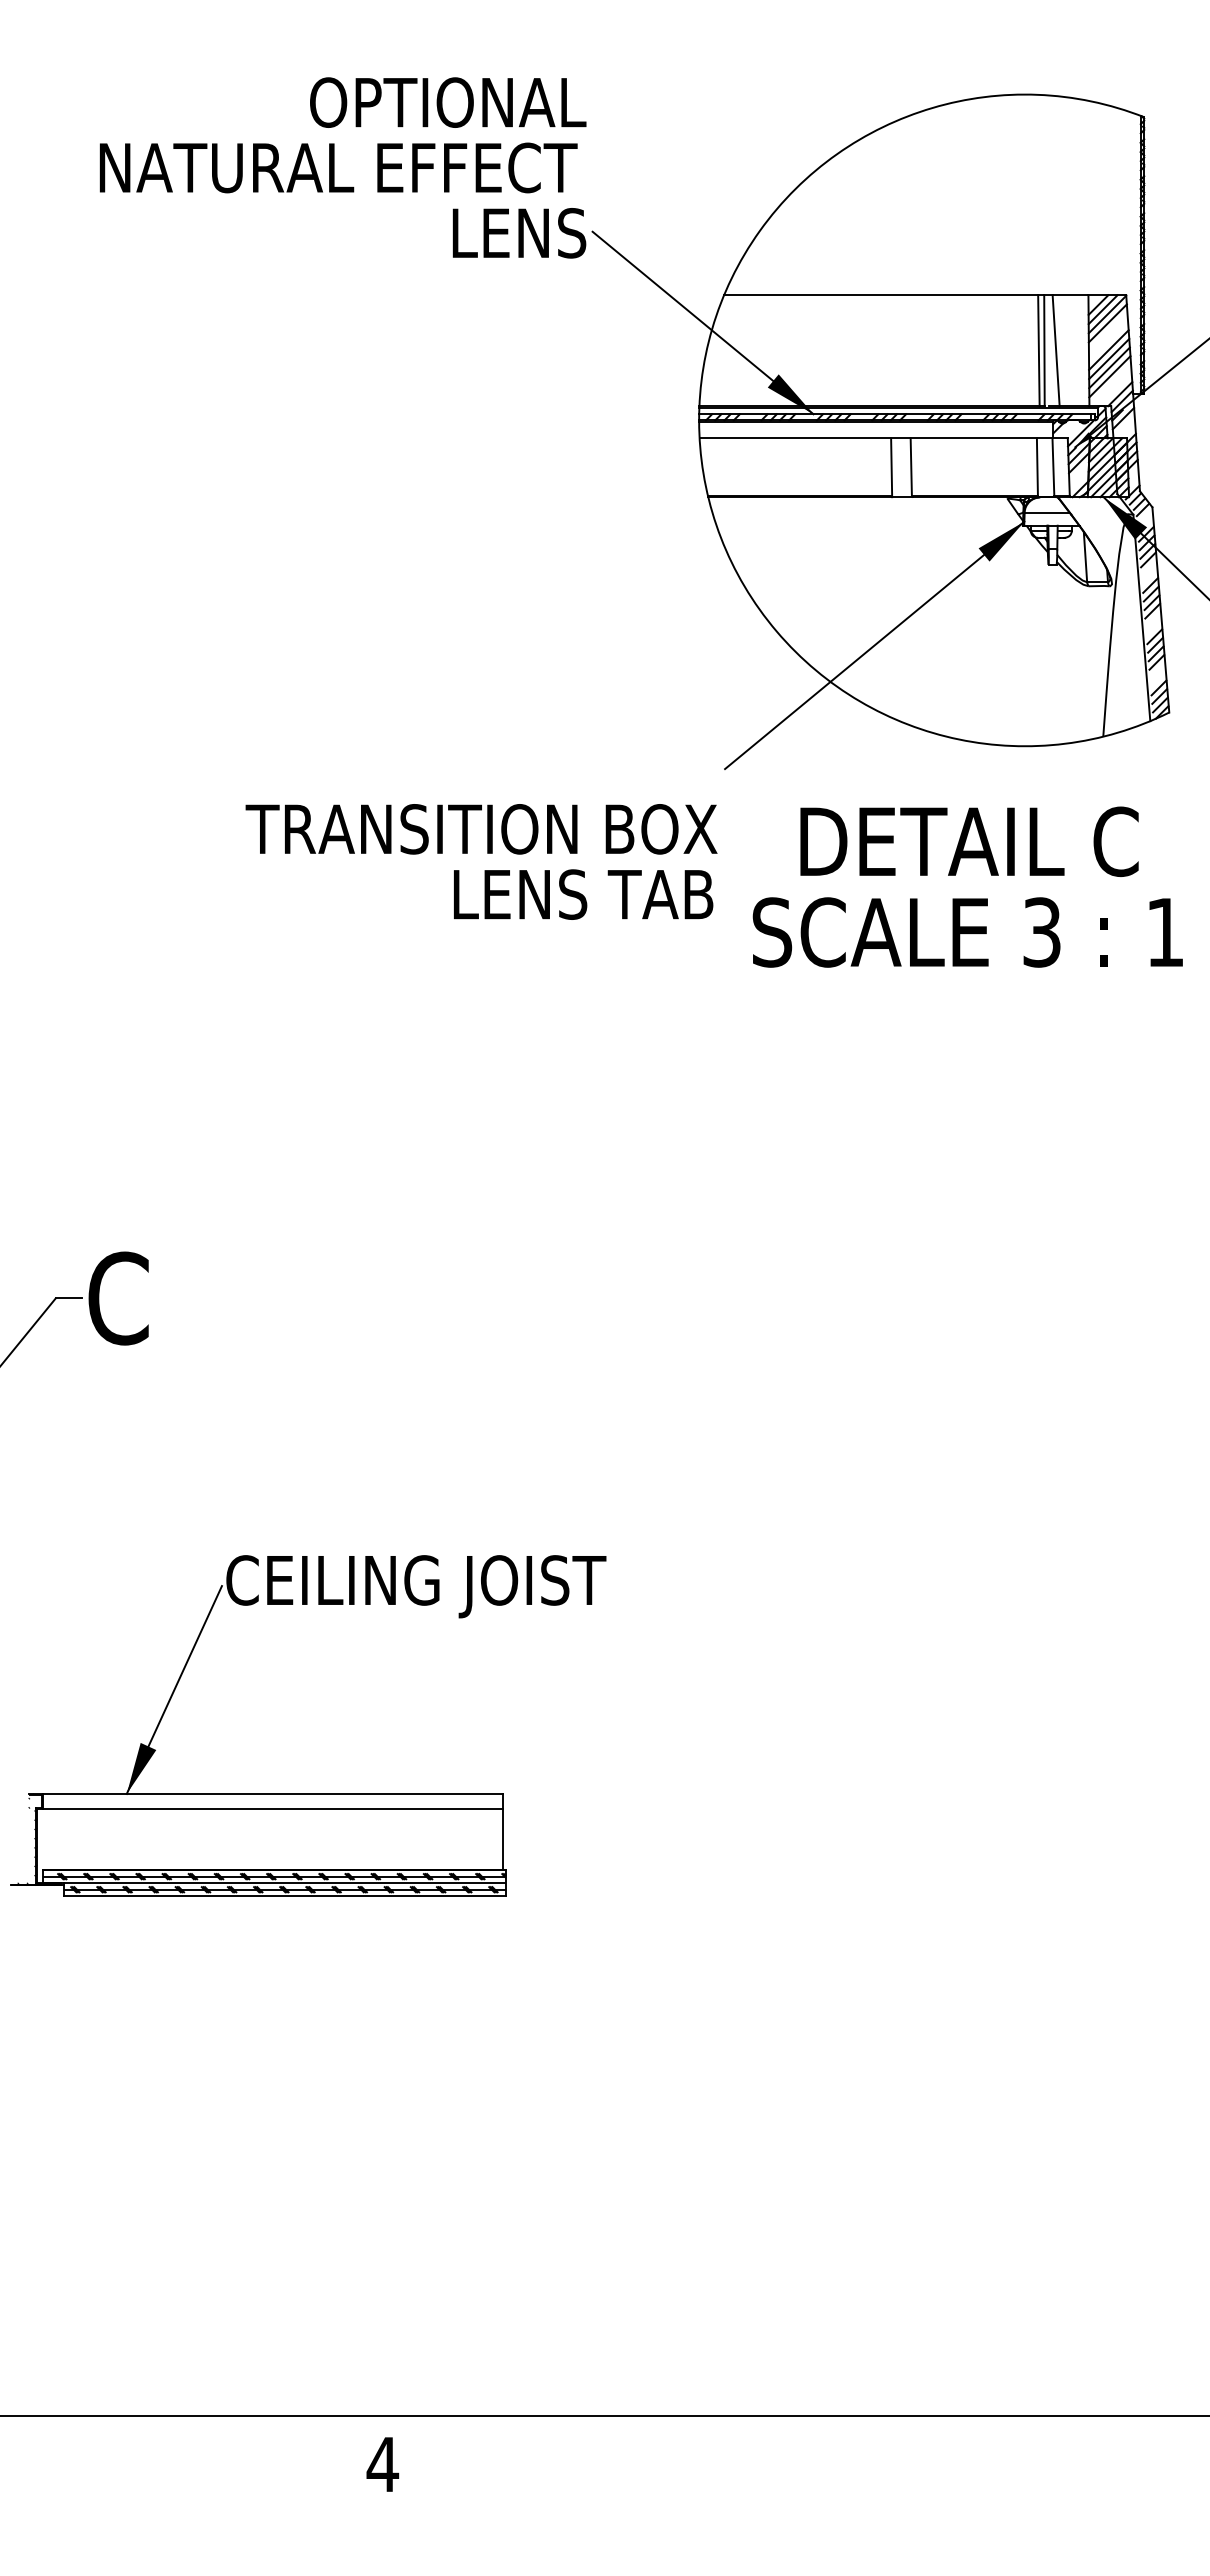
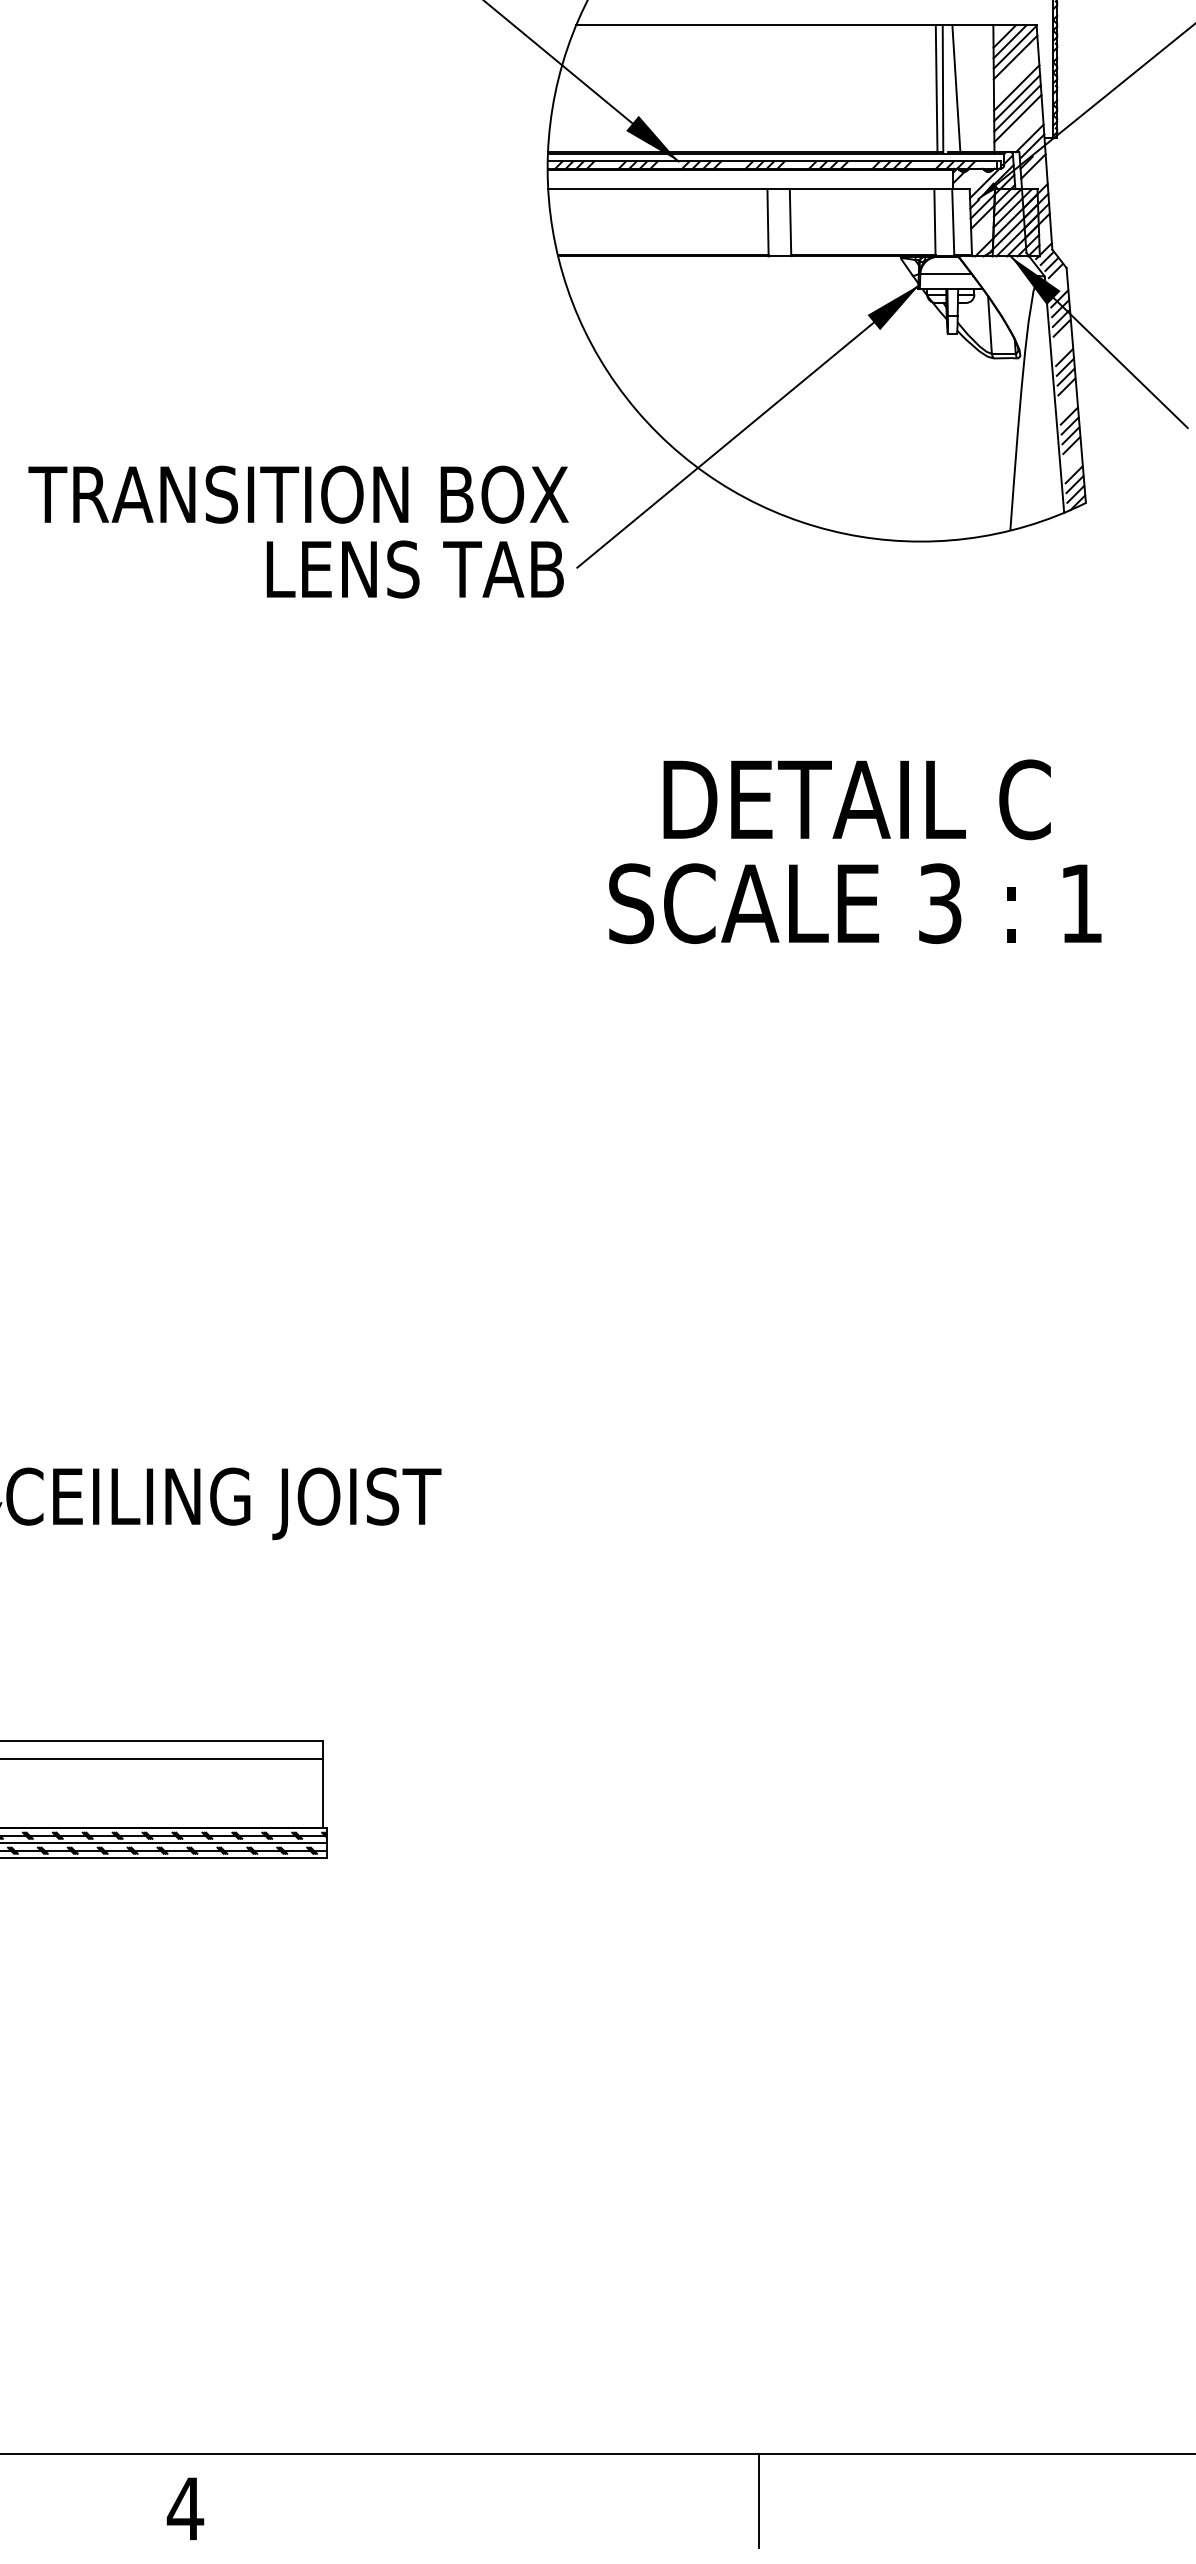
text: (481, 861) -> (298, 531), moved
text: (967, 886) -> (854, 851), moved
line: (883, 2457) -> (758, 2500), added

